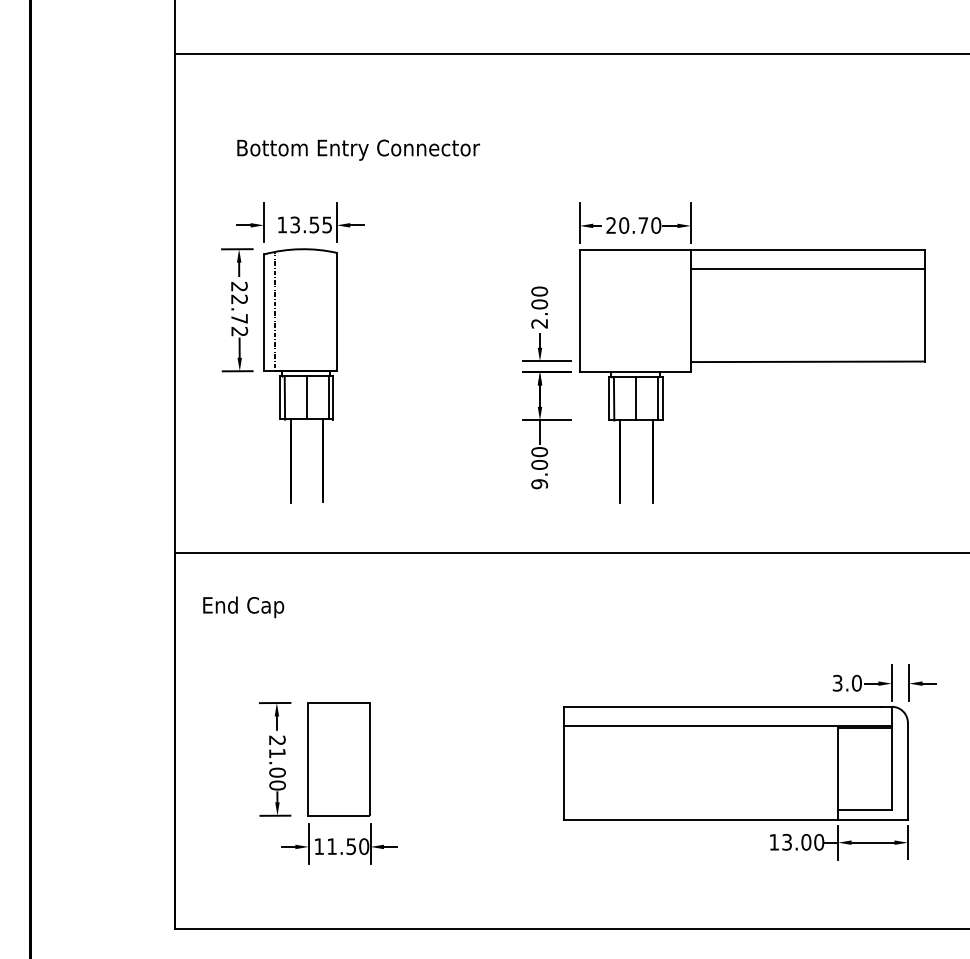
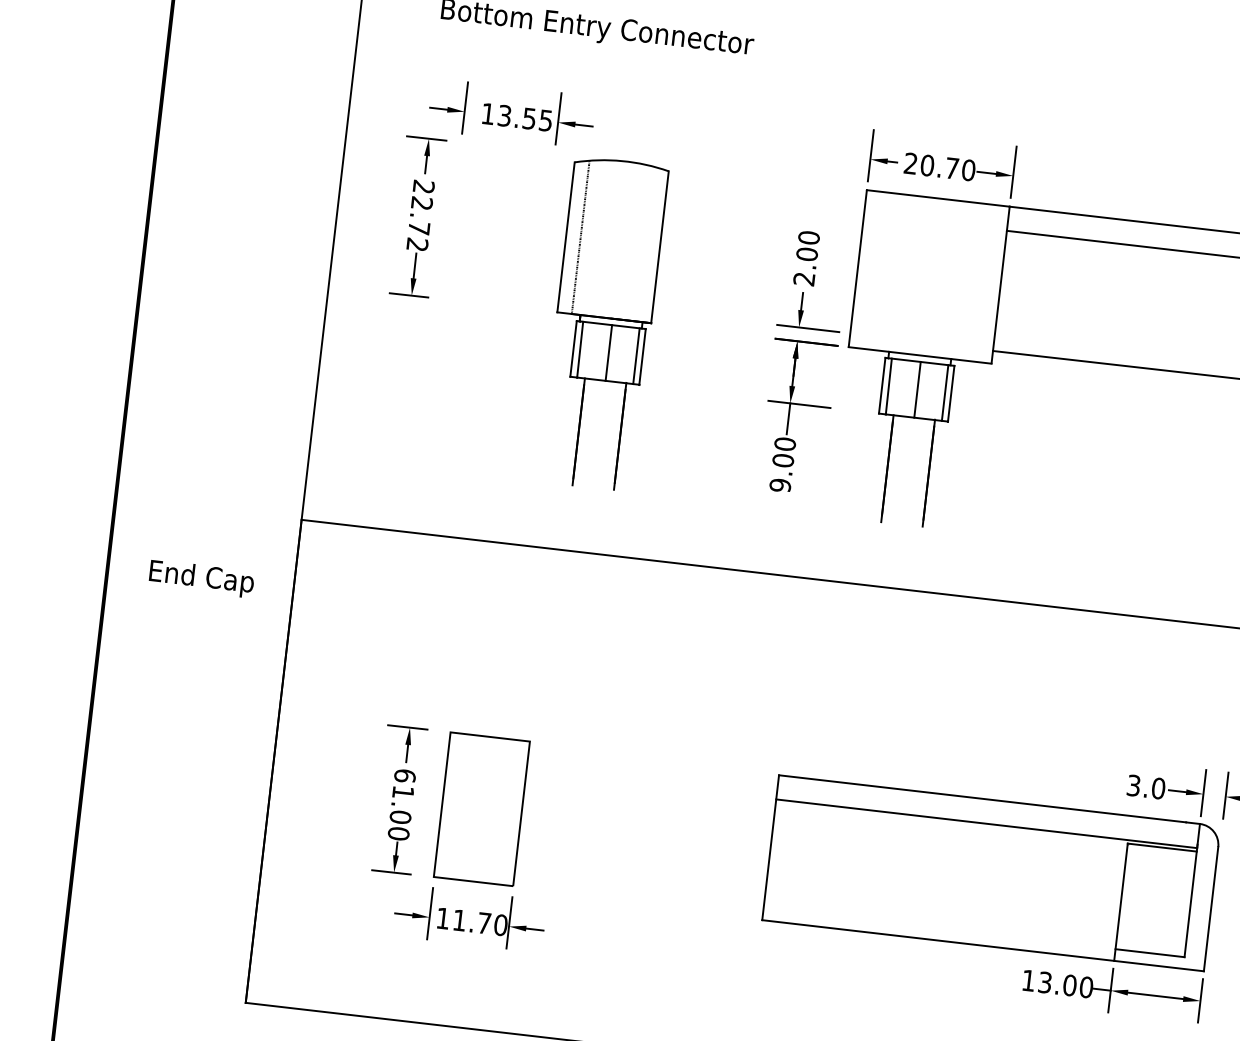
part: (300, 375) -> (603, 323), moved
text: (243, 607) -> (201, 579), moved
text: (277, 740) -> (405, 775), 21.00 -> 61.00
text: (350, 846) -> (483, 923), 11.50 -> 11.70

